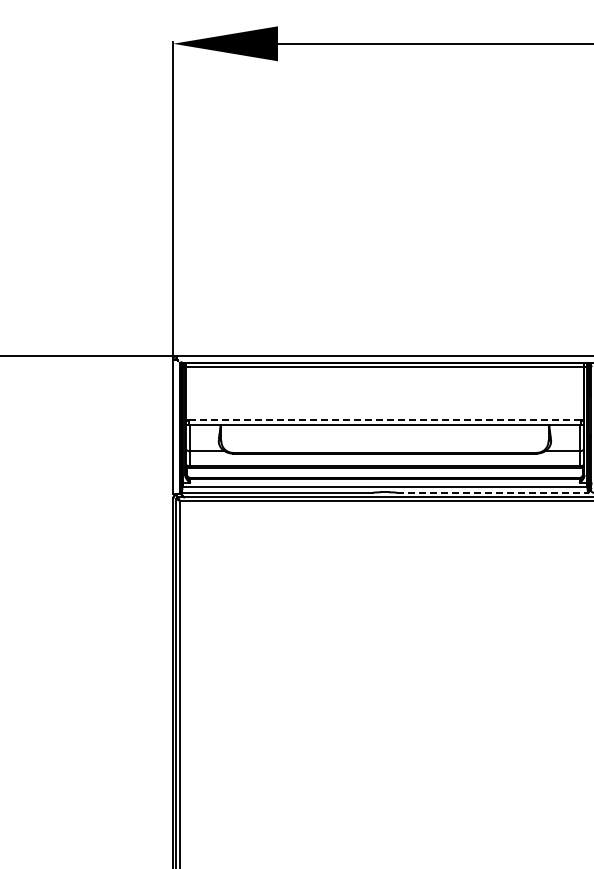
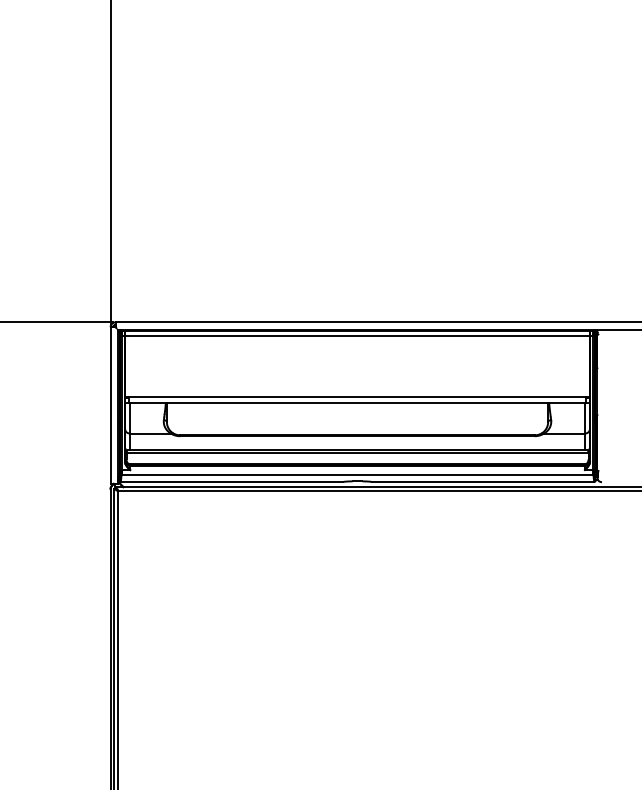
line: (384, 420) -> (357, 397), dashed -> solid
line: (493, 492) -> (484, 481), dashed -> solid

